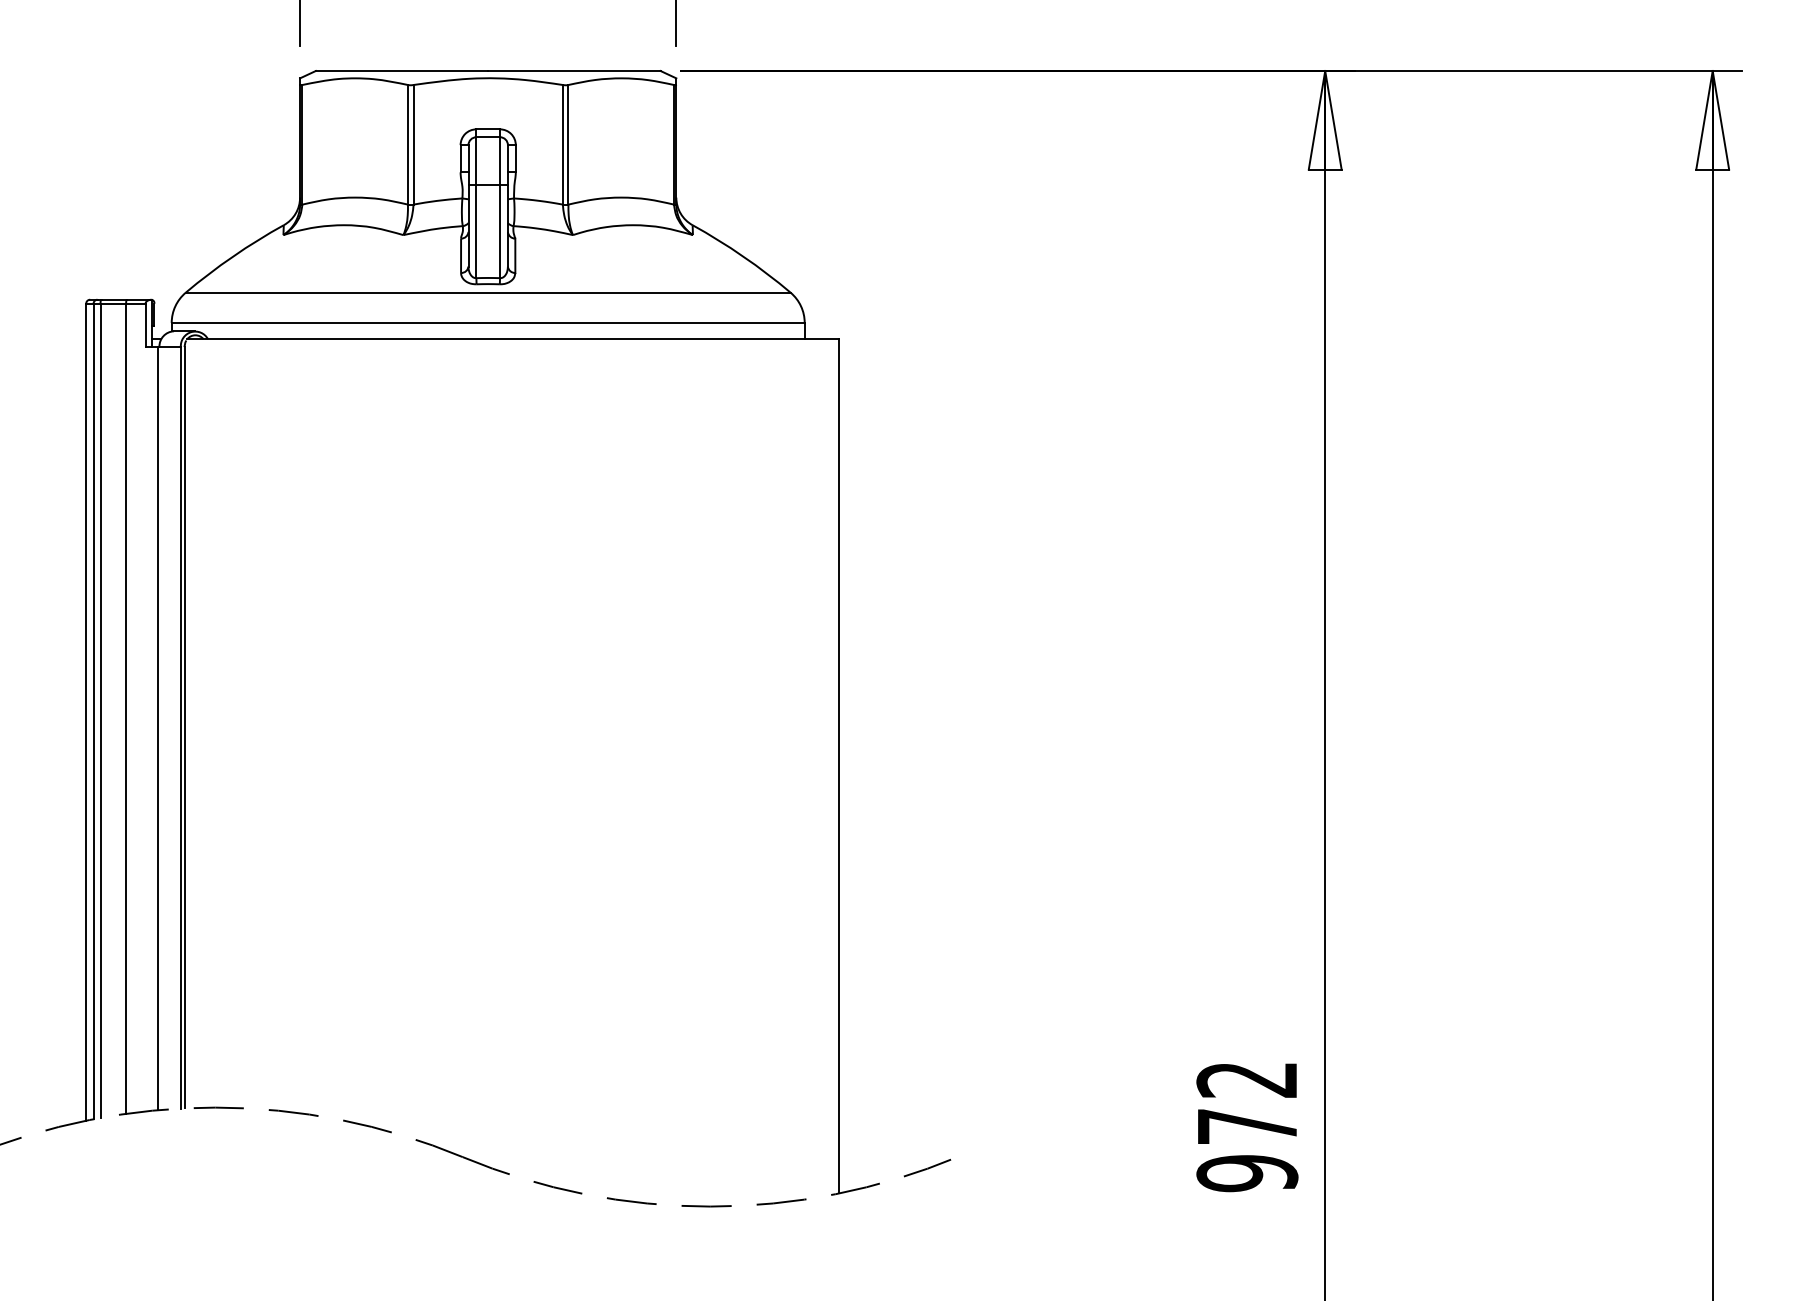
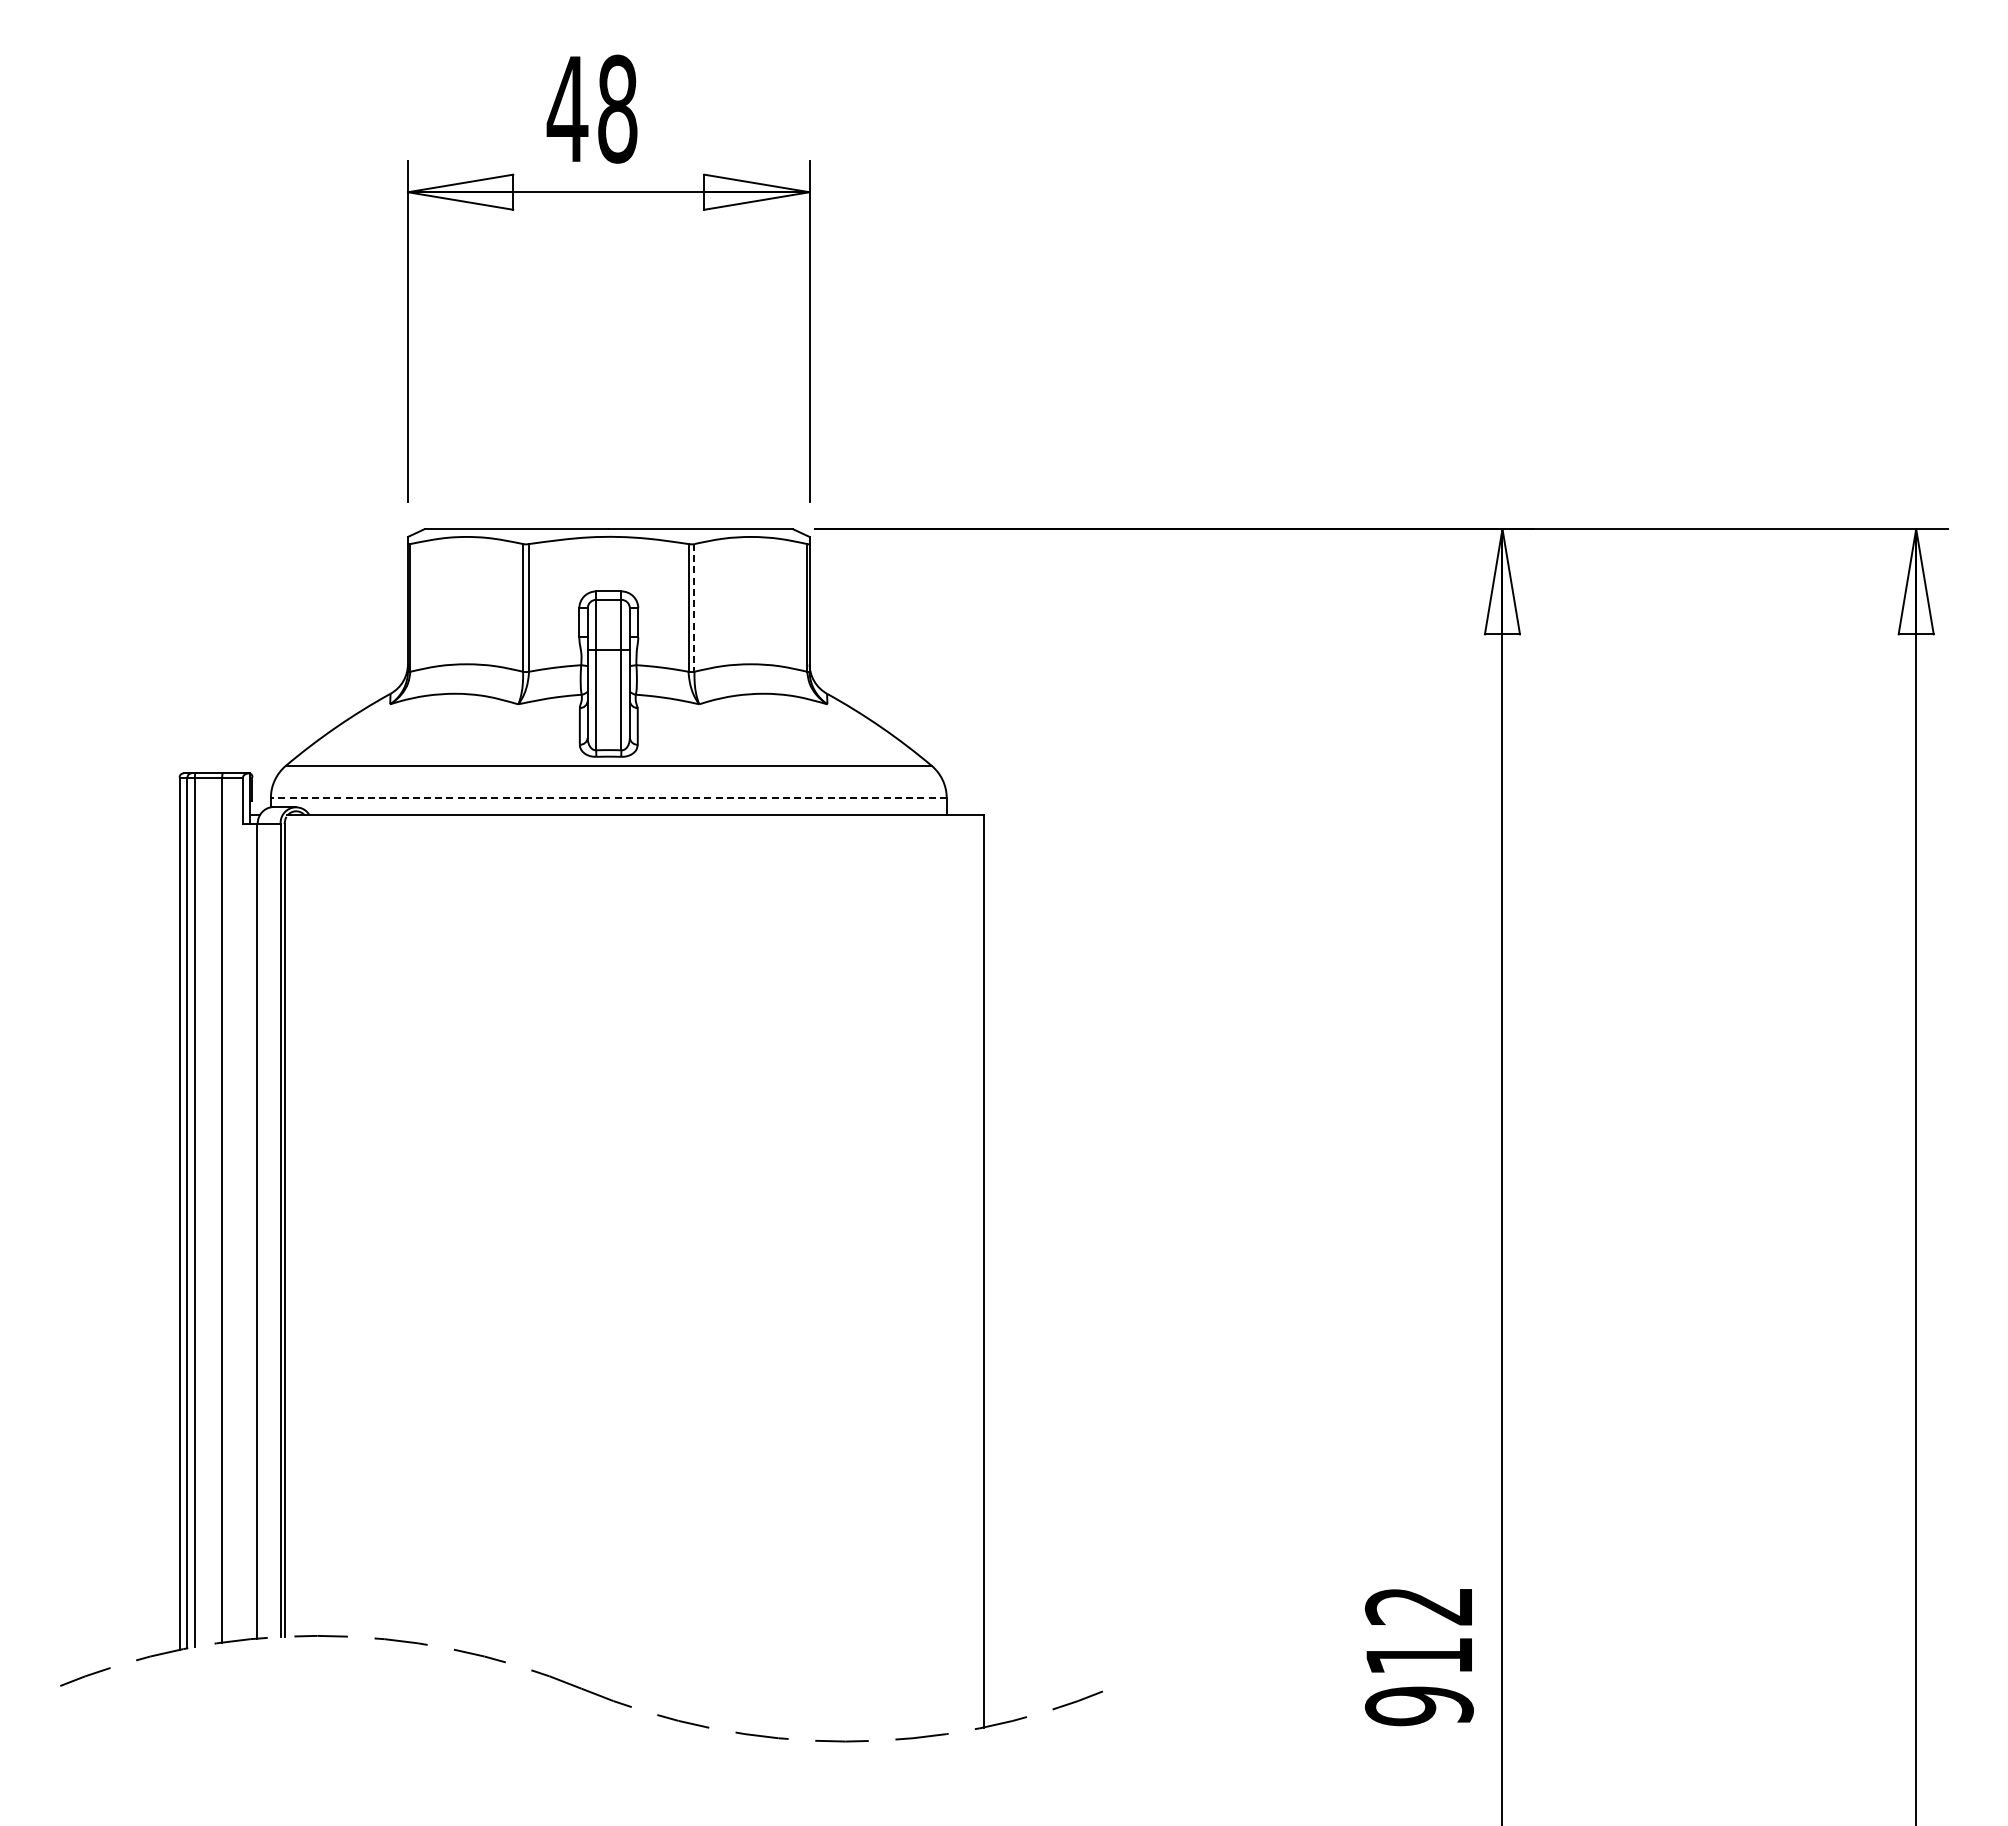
line: (568, 144) -> (694, 607), solid -> dashed
line: (487, 323) -> (608, 798), solid -> dashed
text: (1246, 1125) -> (1418, 1655), 972 -> 912

